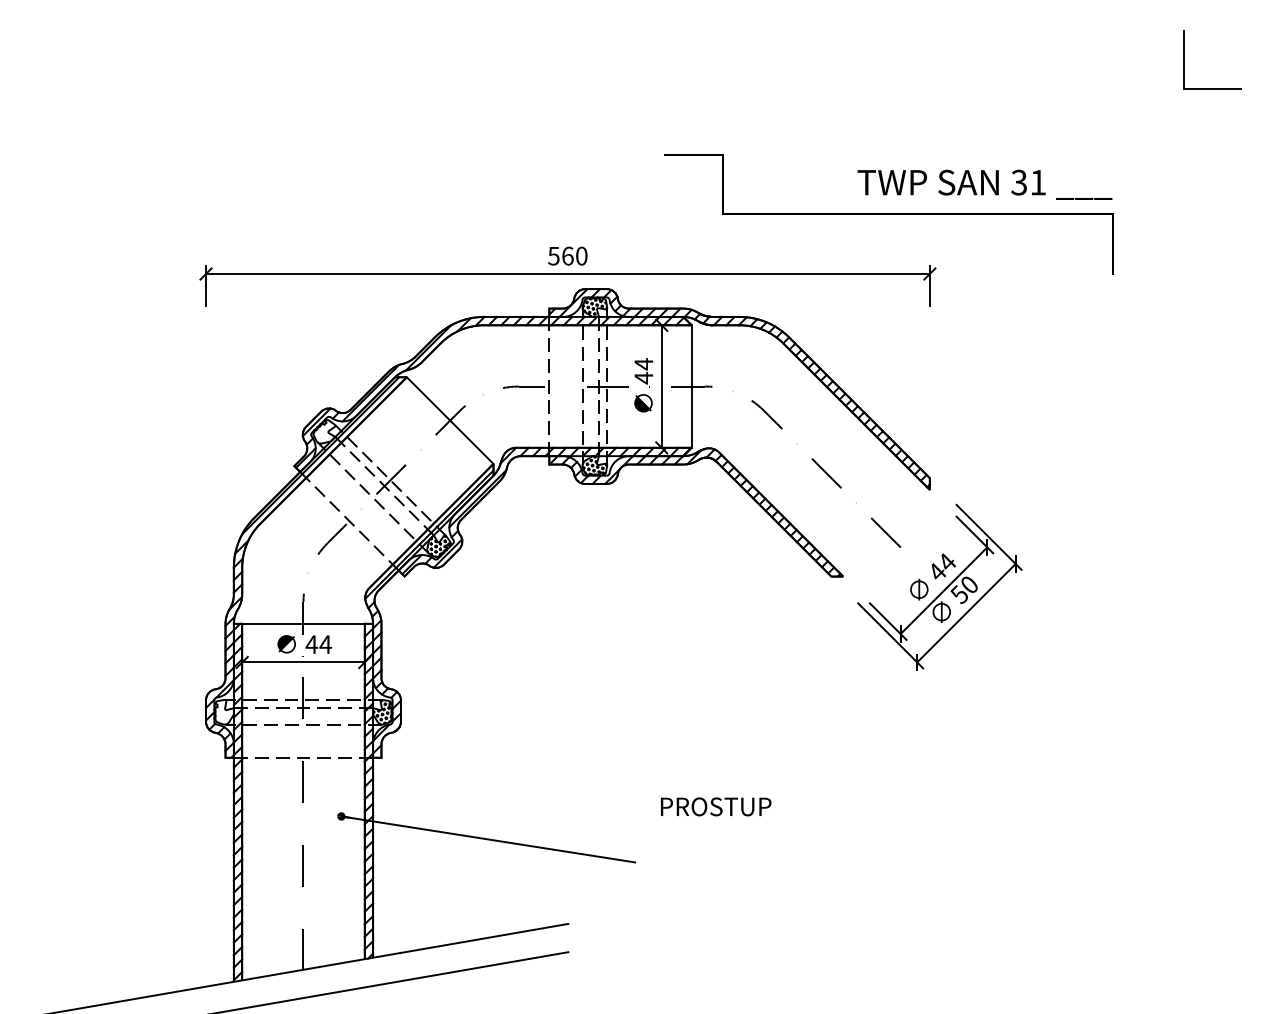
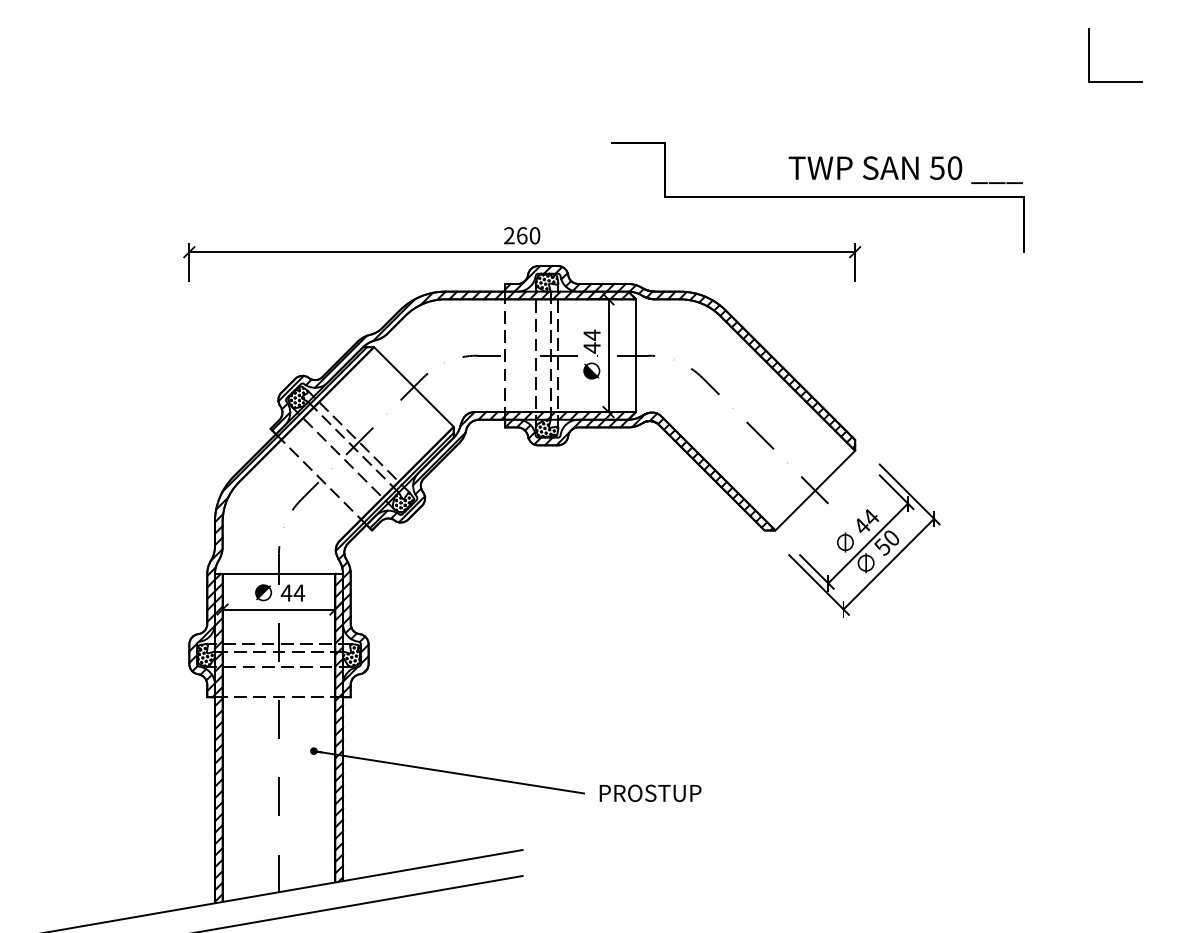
text: (1029, 181) -> (946, 167), 31 -> 50
text: (552, 255) -> (508, 235), 560 -> 260
hatch: (324, 431) -> (298, 397), added
line: (886, 533) -> (815, 490), added
hatch: (223, 712) -> (205, 655), added
text: (716, 805) -> (650, 792), moved

